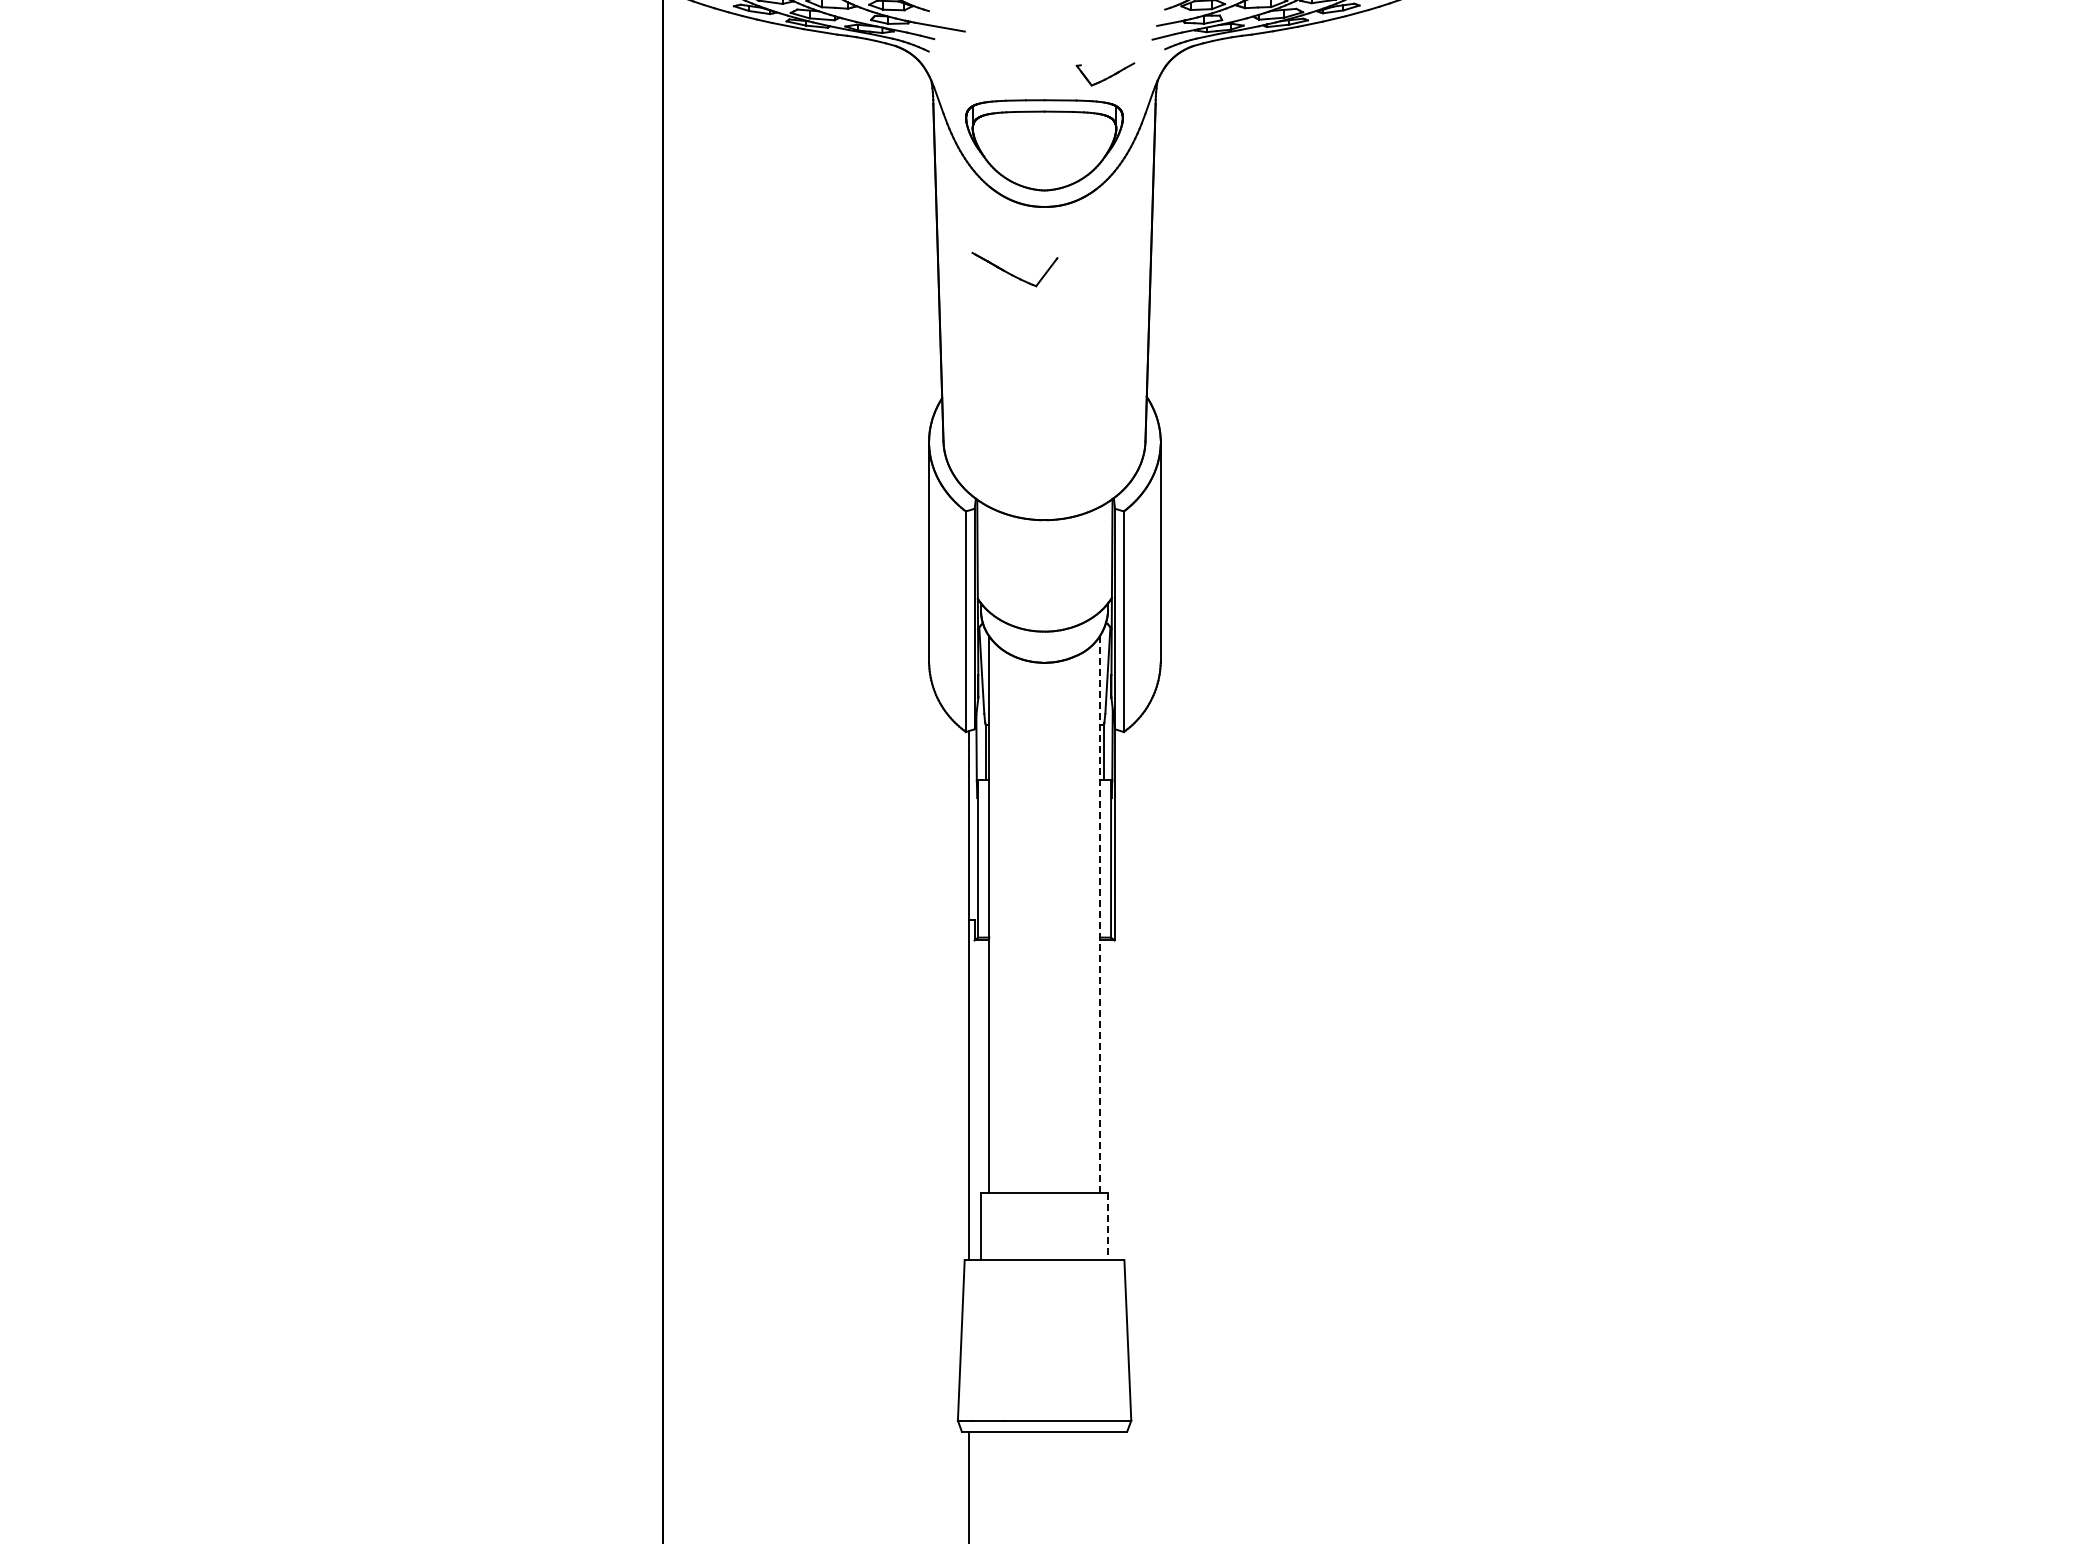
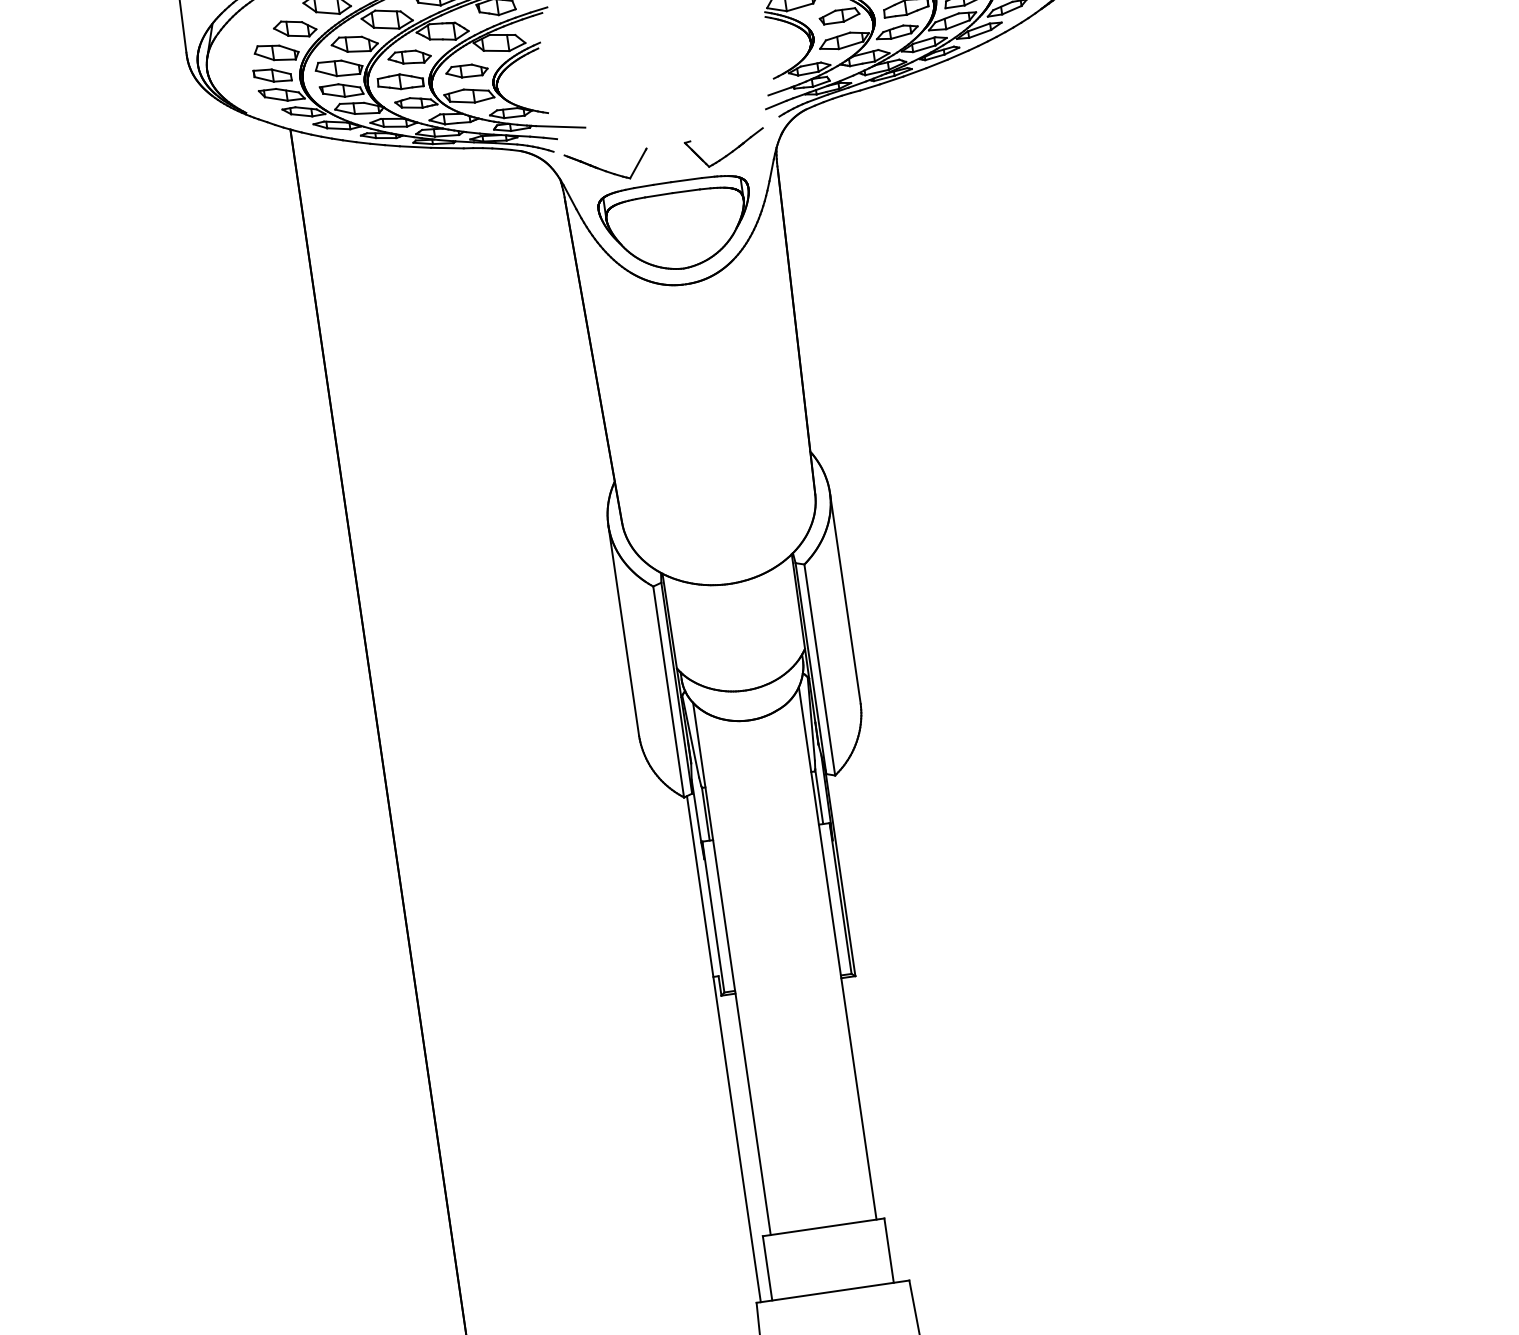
part: (1105, 74) -> (725, 149), size x1.43
part: (1014, 269) -> (607, 165), moved
line: (1099, 914) -> (837, 953), dashed -> solid
line: (1108, 1226) -> (889, 1250), dashed -> solid

